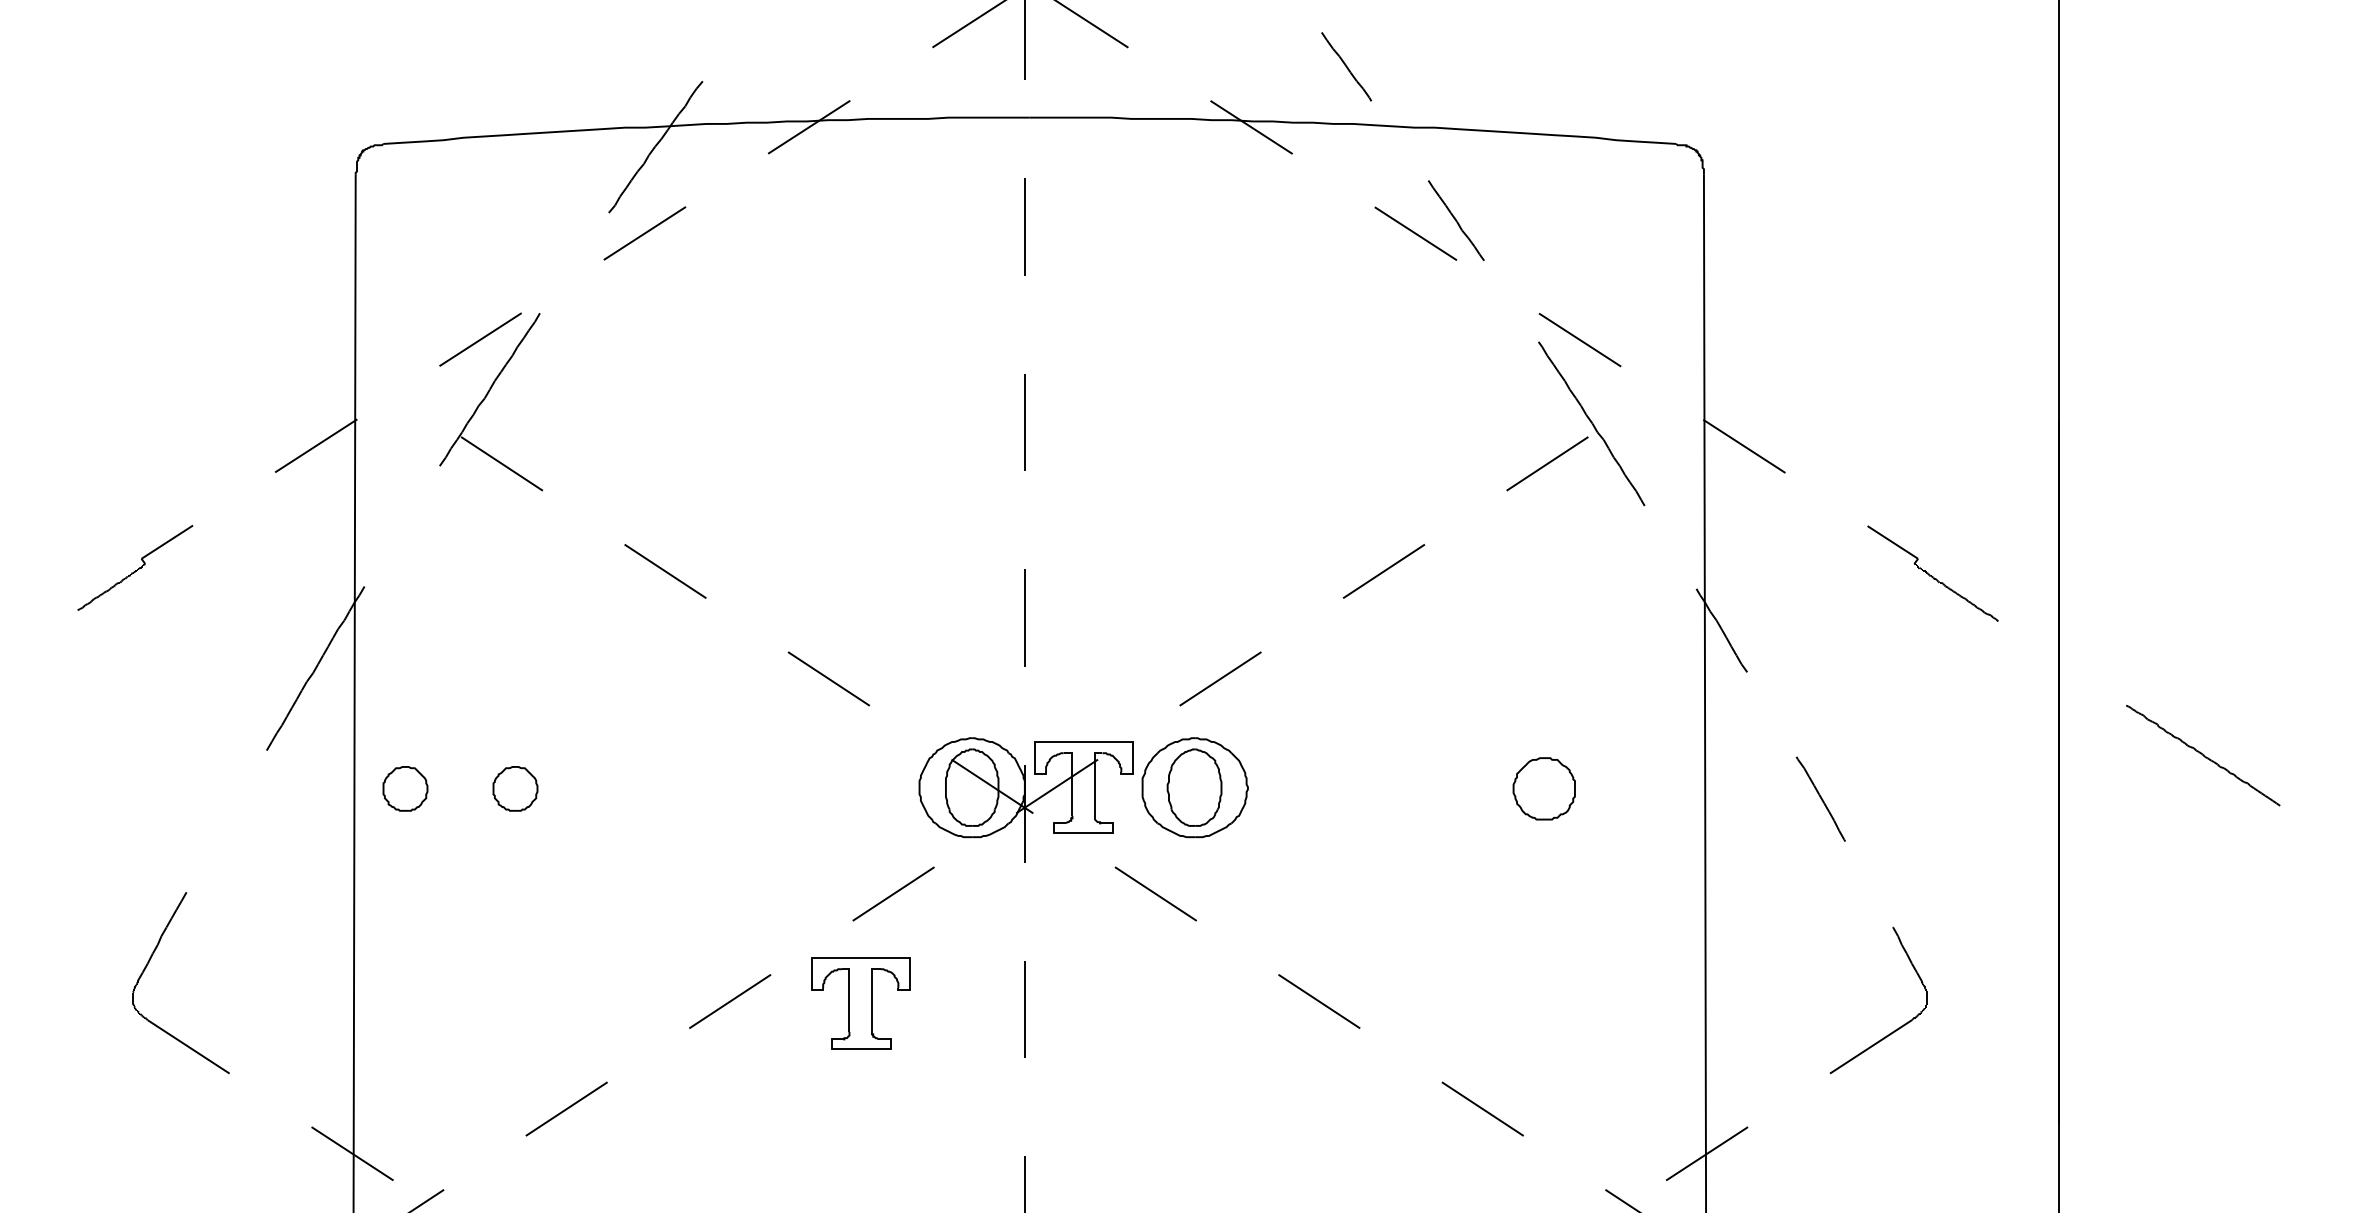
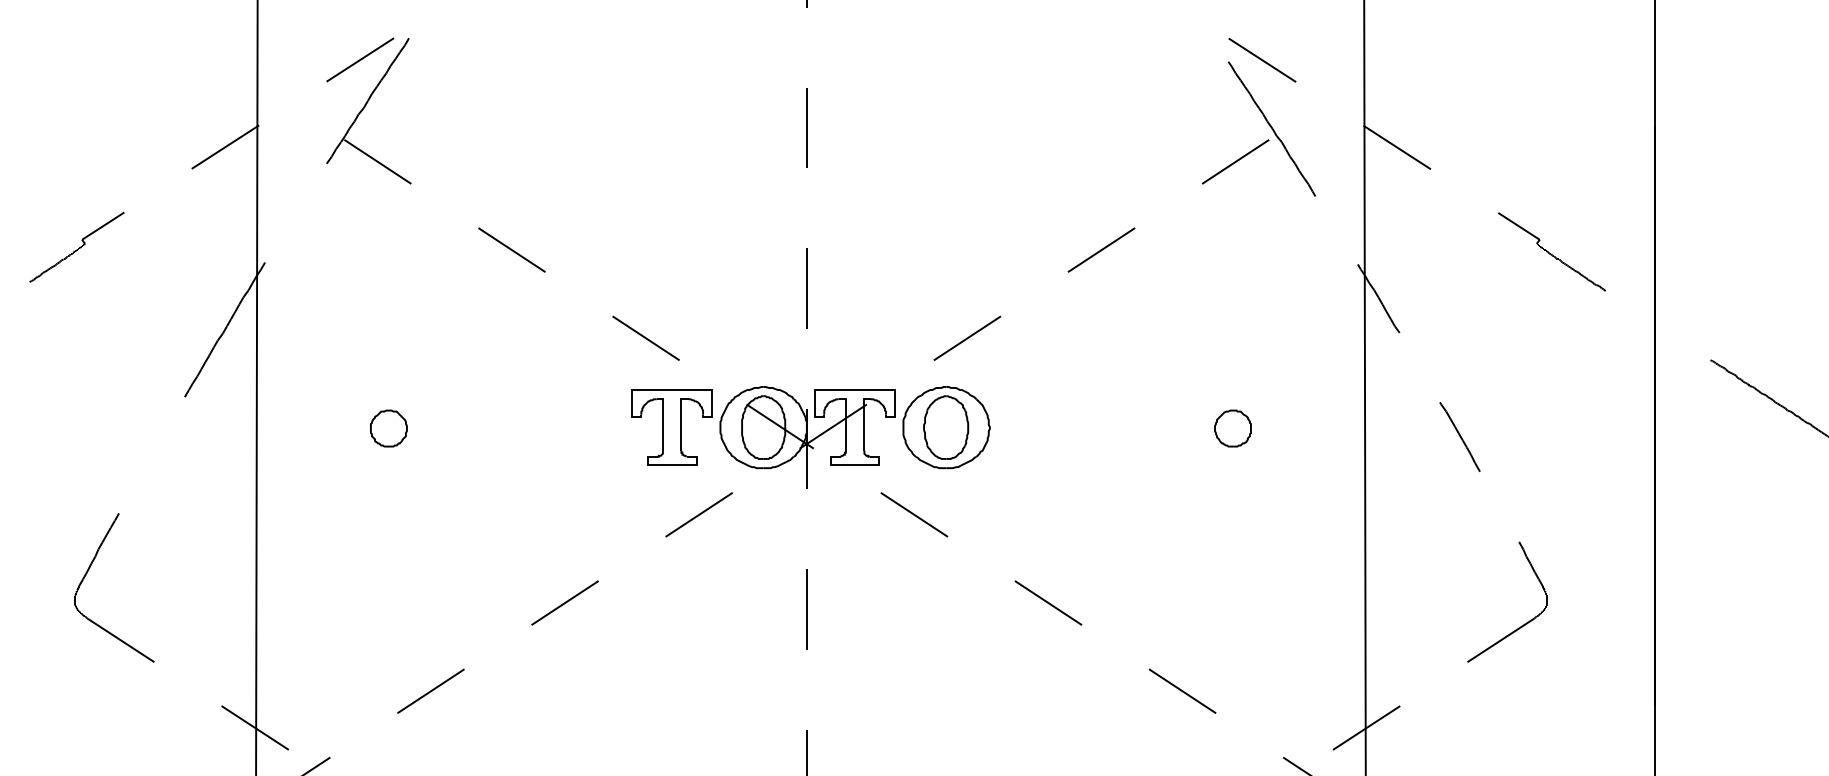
part: (405, 788) -> (298, 428), removed
part: (1543, 788) -> (1232, 428), size x0.71
part: (860, 1003) -> (672, 427), moved

